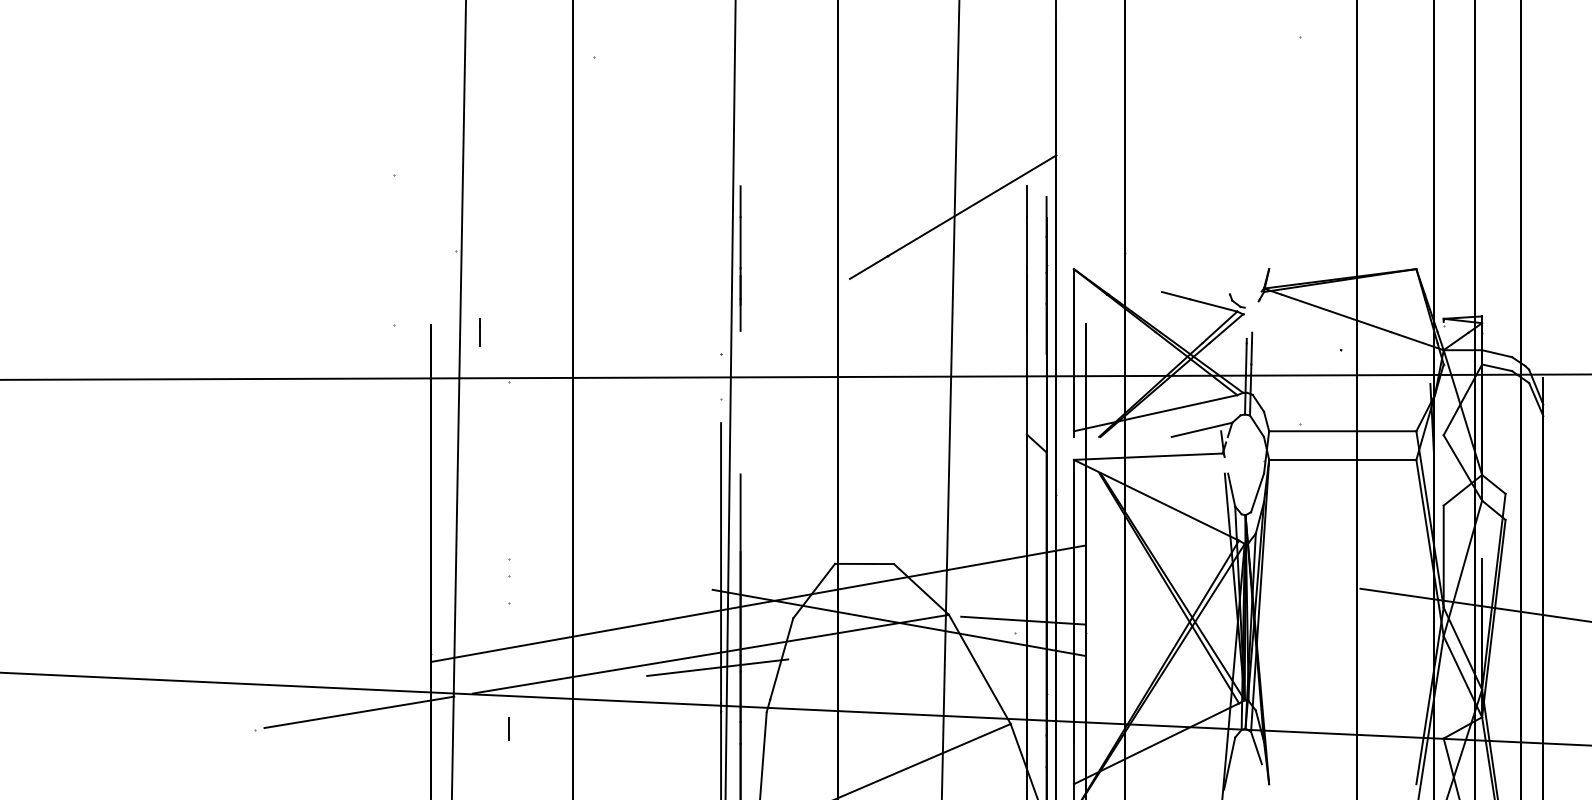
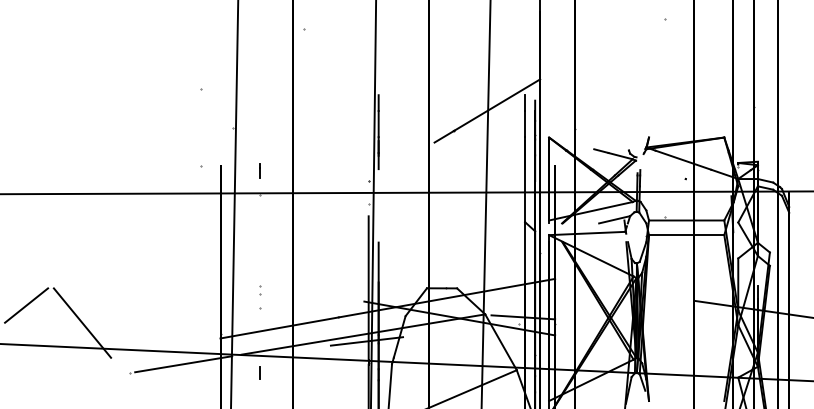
line: (478, 331) -> (259, 170), moved
line: (52, 597) -> (26, 305), added
line: (161, 630) -> (82, 322), added

